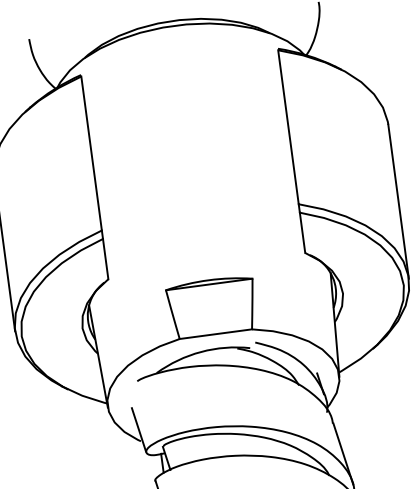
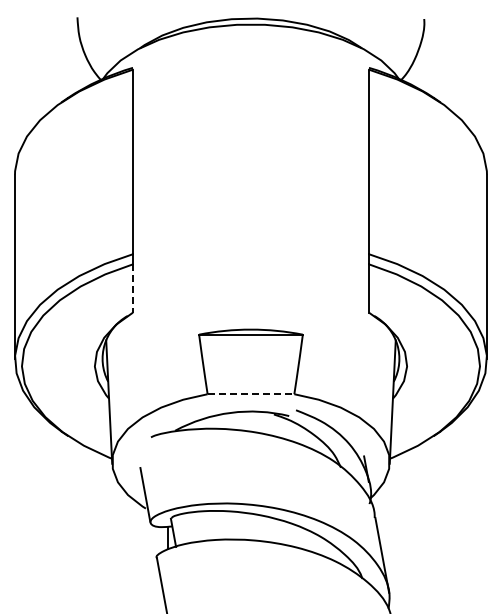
line: (106, 259) -> (133, 288), solid -> dashed
line: (216, 334) -> (251, 394), solid -> dashed

